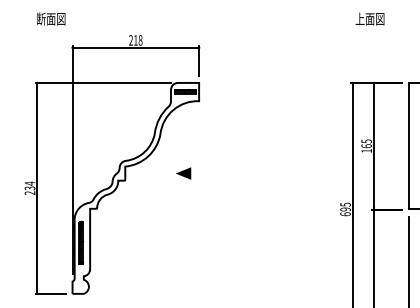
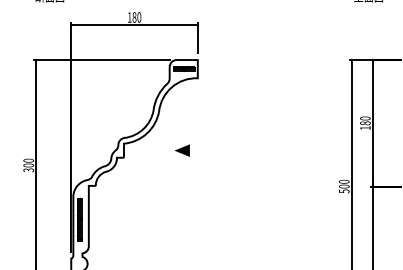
text: (135, 40) -> (134, 17), 218 -> 180
text: (366, 143) -> (365, 120), 165 -> 180
text: (29, 188) -> (28, 165), 234 -> 300
text: (345, 209) -> (344, 186), 695 -> 500

